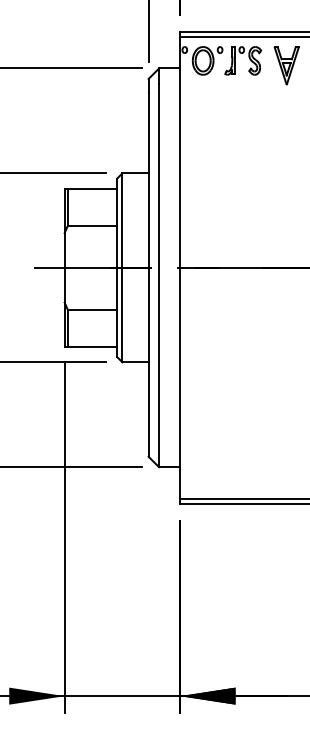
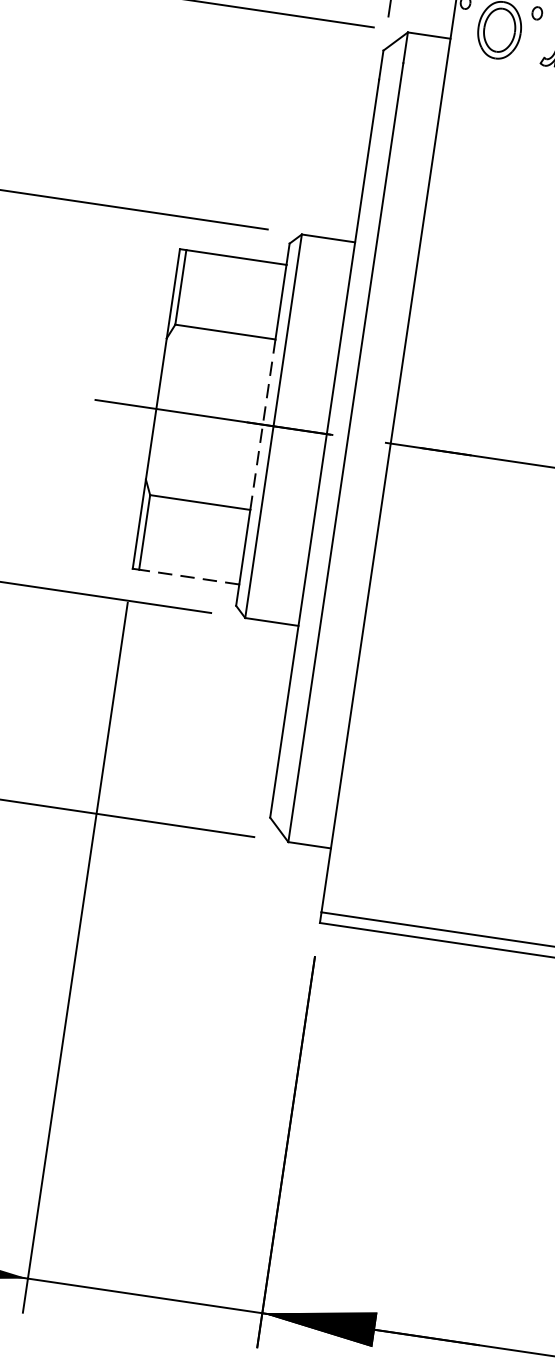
line: (117, 267) -> (263, 424), solid -> dashed
line: (92, 346) -> (189, 576), solid -> dashed

